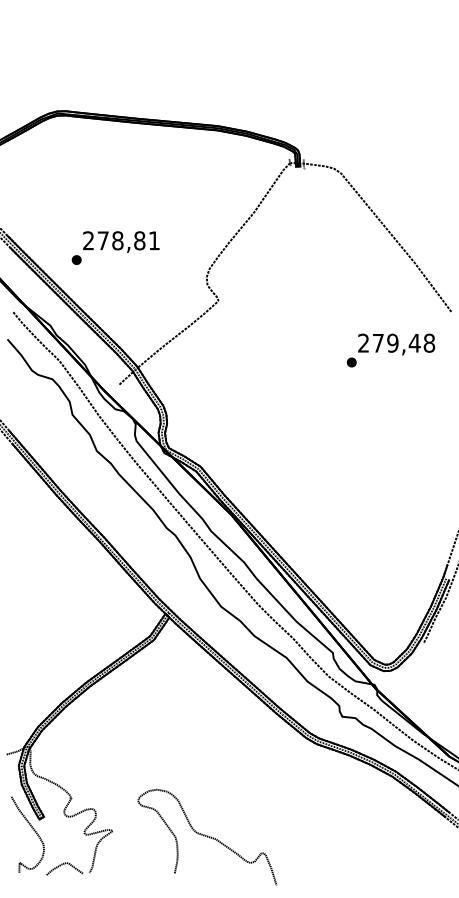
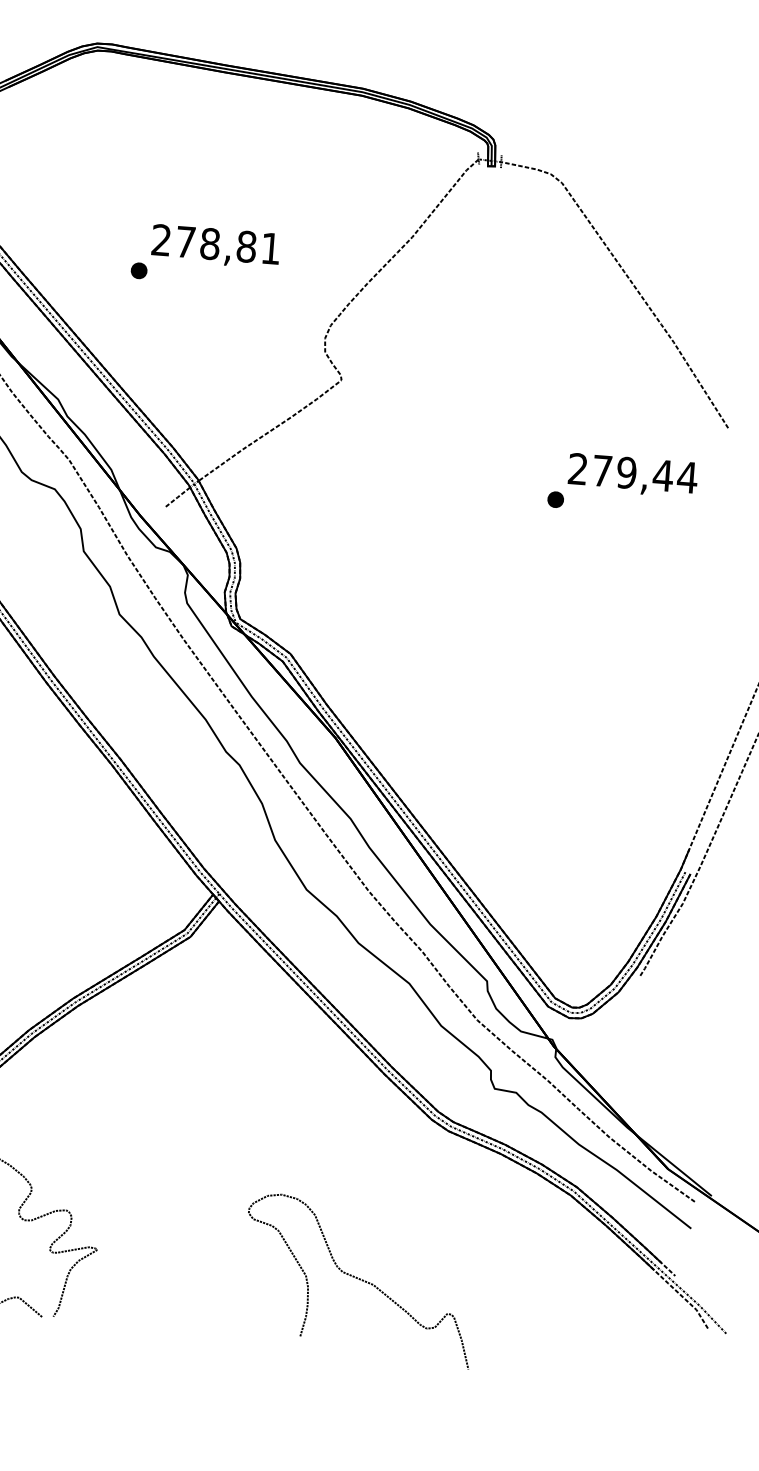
text: (115, 247) -> (205, 254), moved
text: (429, 342) -> (687, 476), 279,48 -> 279,44
curve: (206, 836) -> (357, 1279), moved

